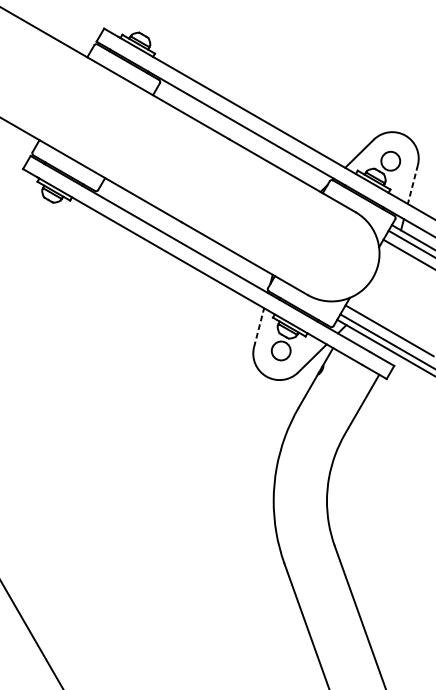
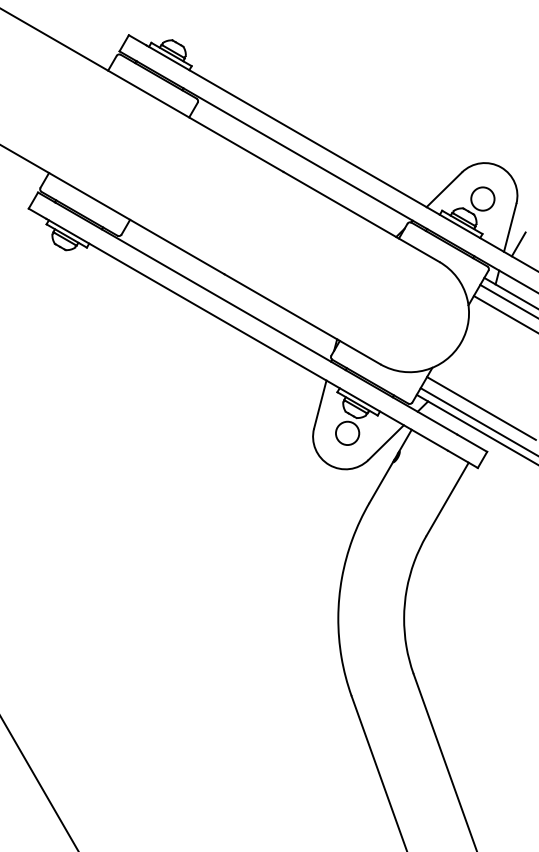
line: (413, 184) -> (510, 227), dashed -> solid
line: (419, 198) -> (518, 244), added
line: (259, 327) -> (320, 404), dashed -> solid

